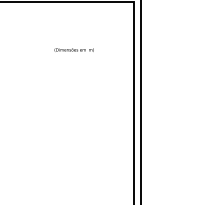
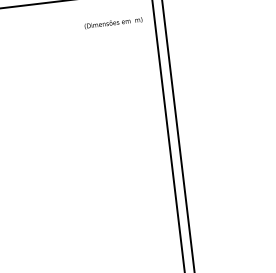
text: (73, 49) -> (112, 22), moved

